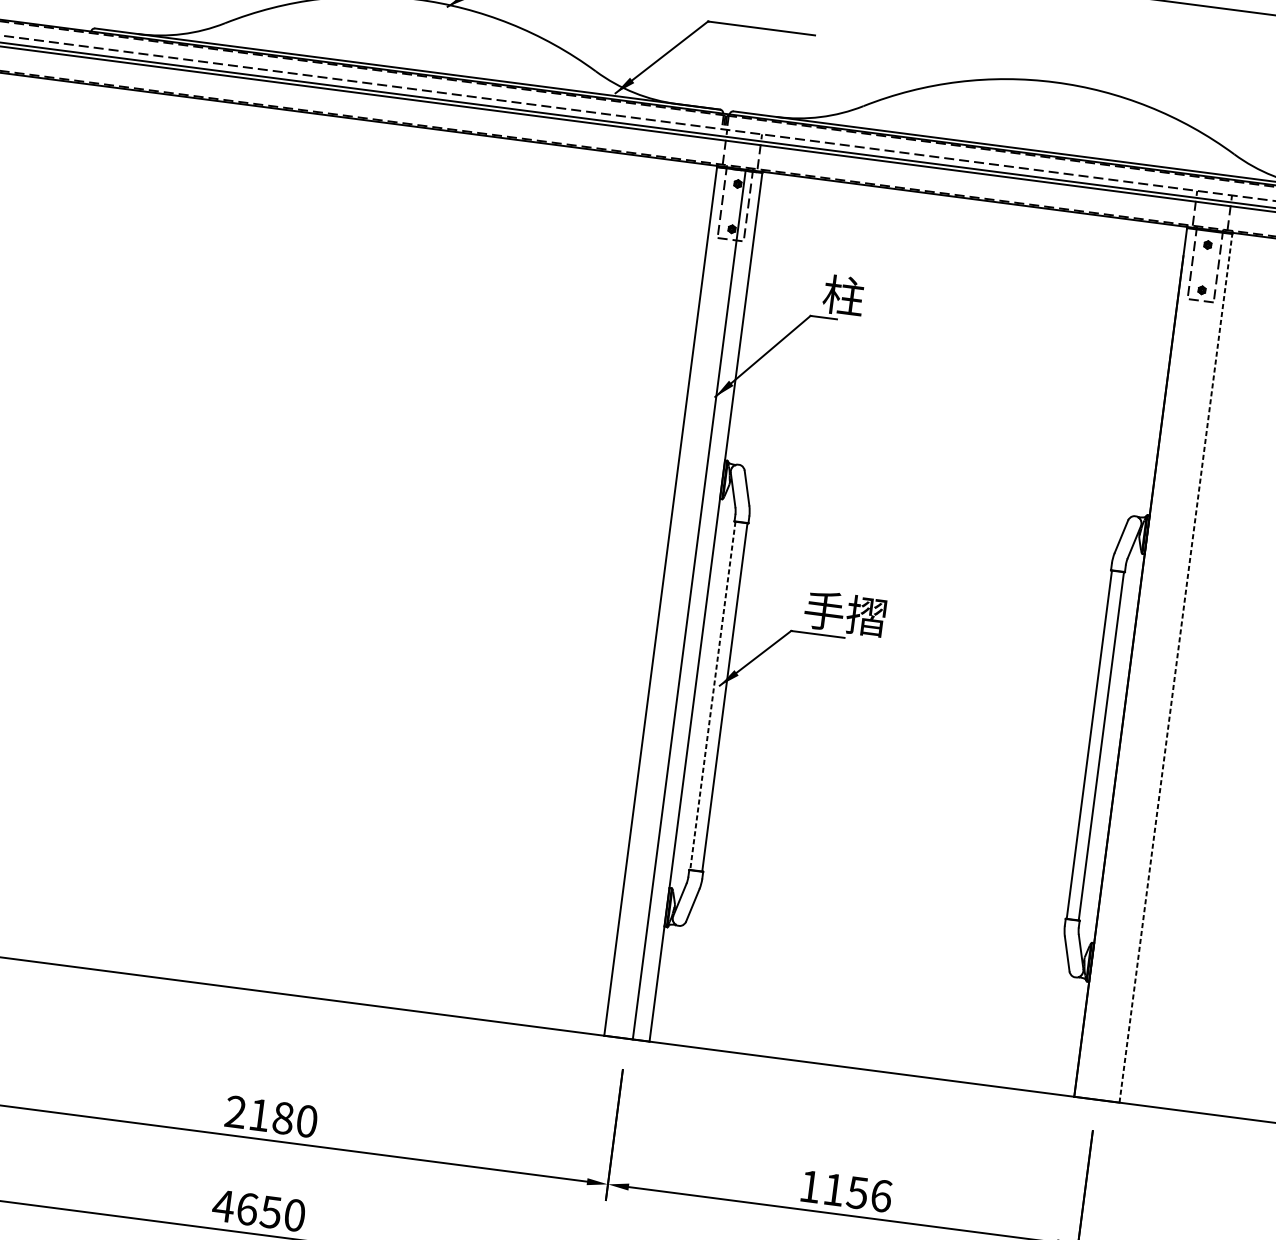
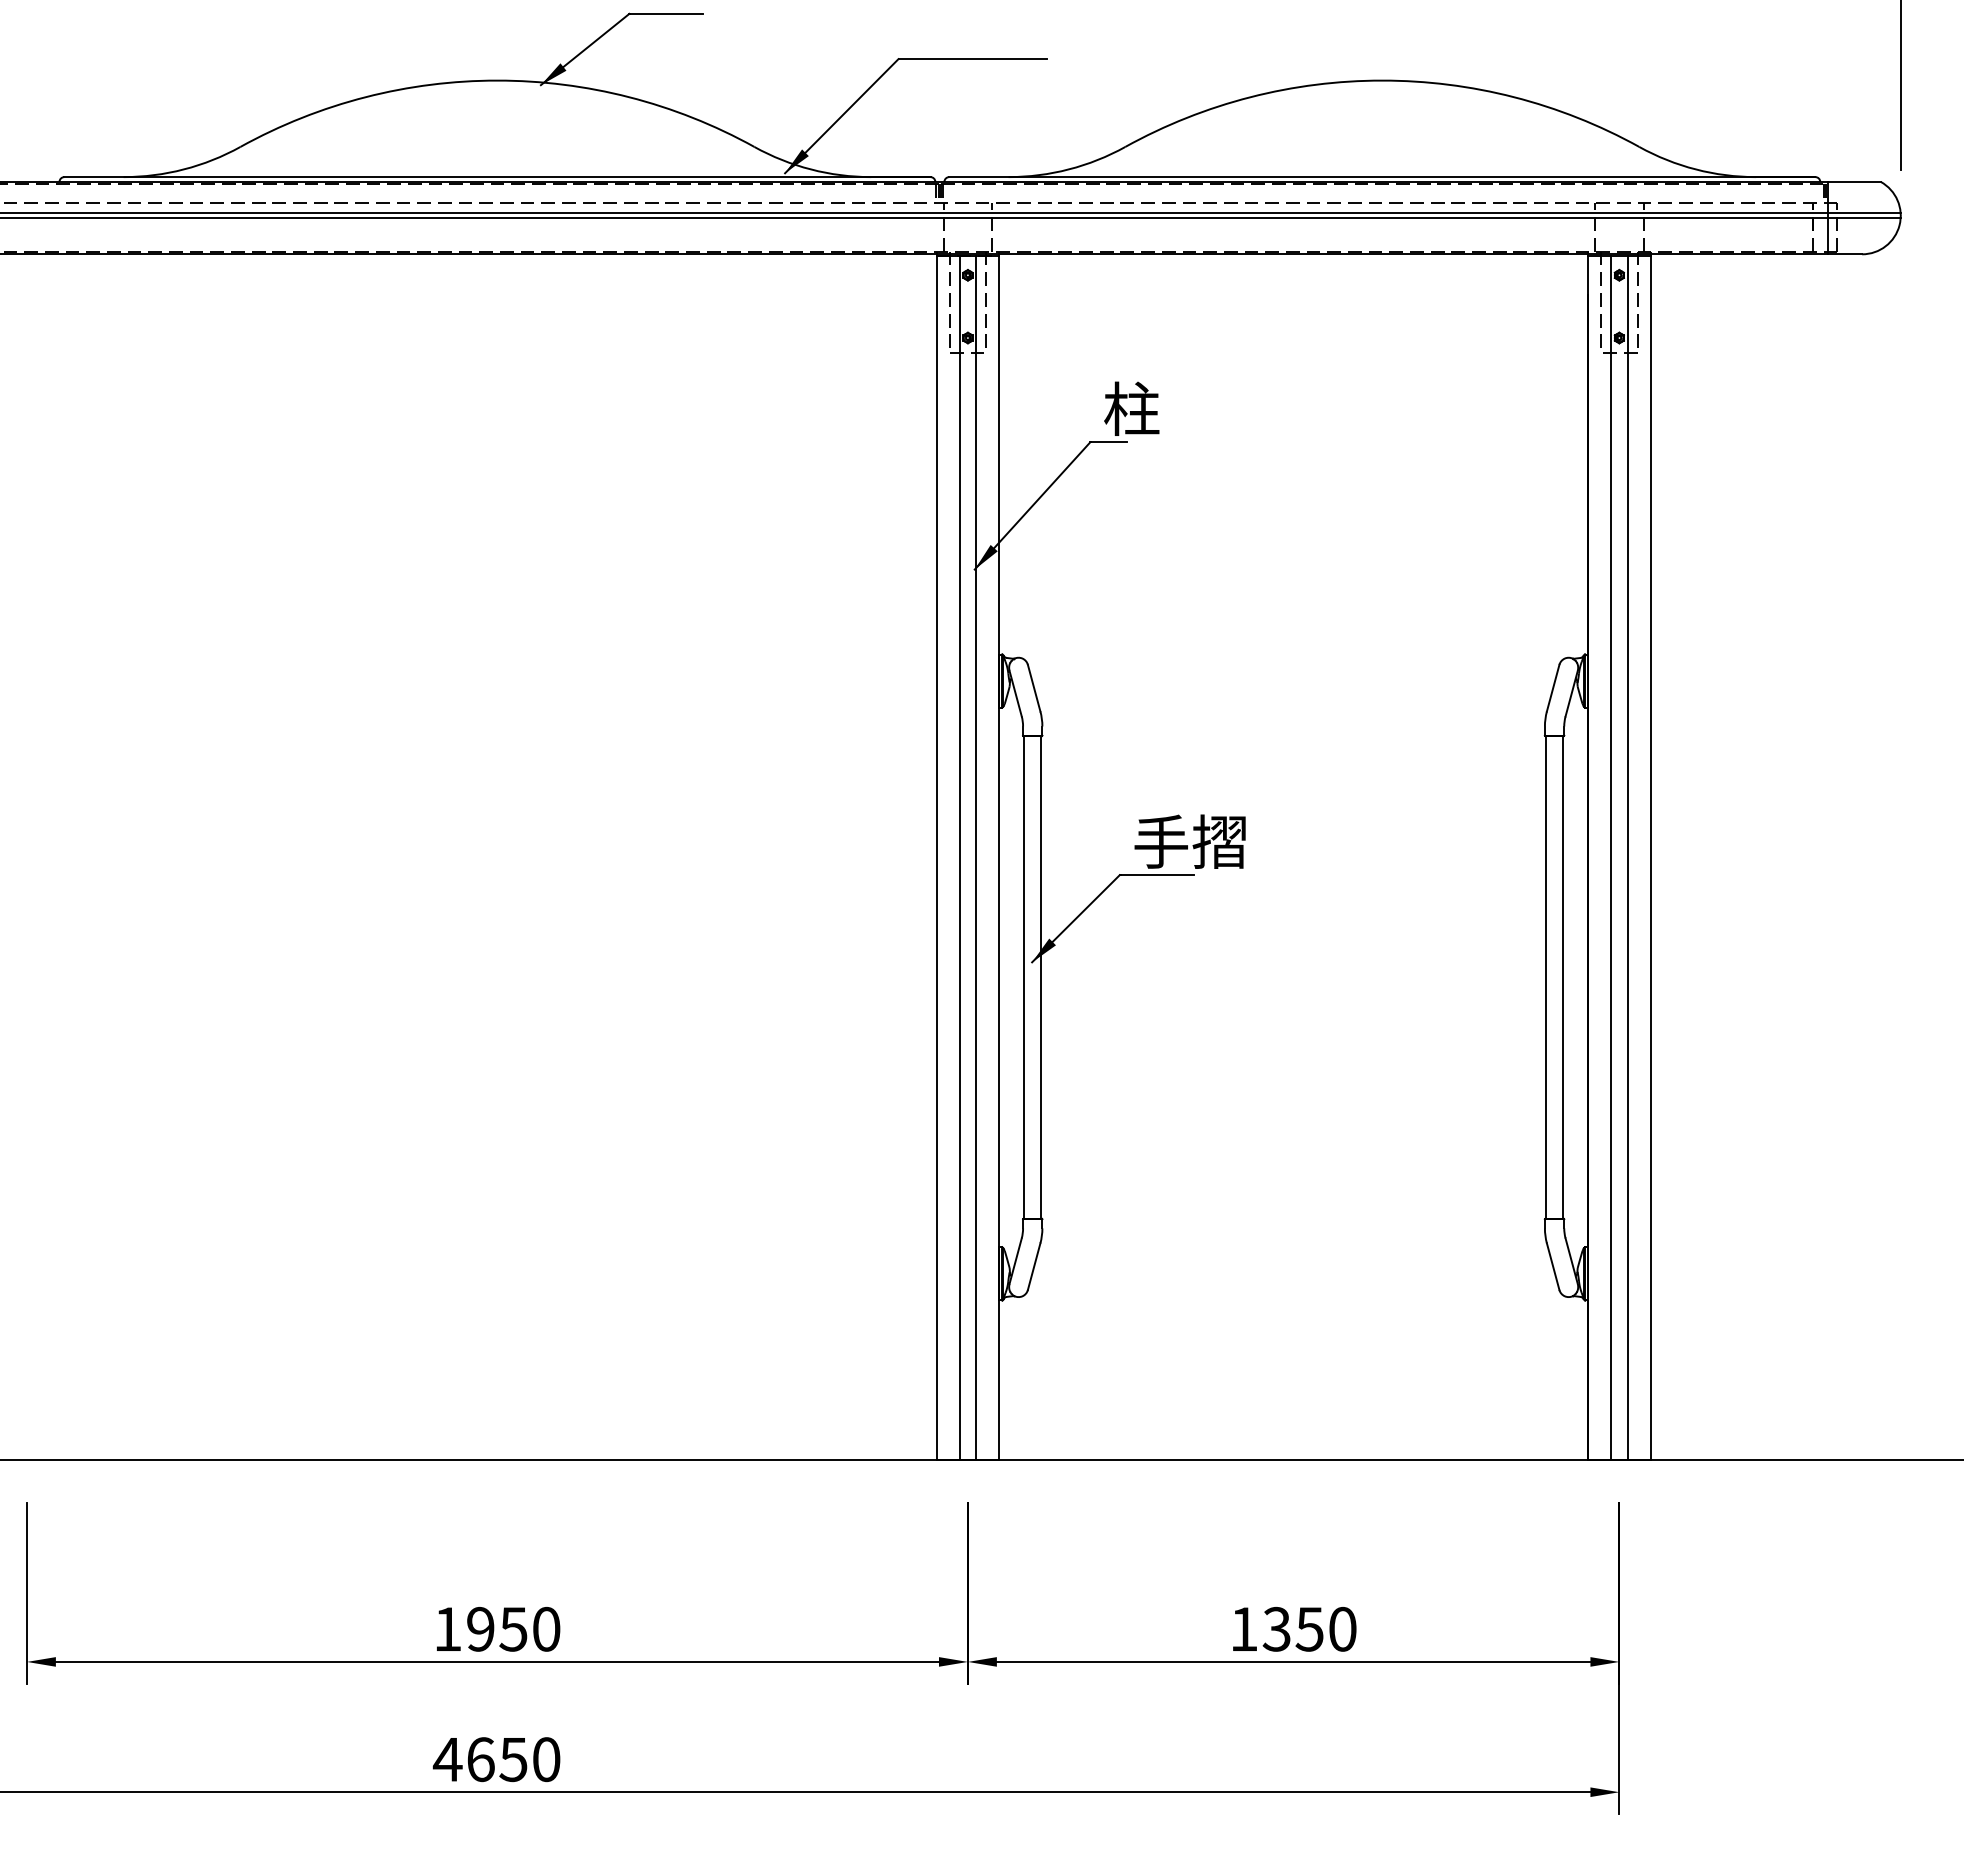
line: (677, 603) -> (959, 858), added
line: (1147, 665) -> (1611, 858), added
line: (1159, 666) -> (1627, 858), added
line: (1175, 668) -> (1650, 858), dashed -> solid
line: (712, 695) -> (1024, 977), dashed -> solid
text: (259, 1114) -> (480, 1628), 2180 -> 1950
text: (857, 1192) -> (1309, 1628), 1156 -> 1350

